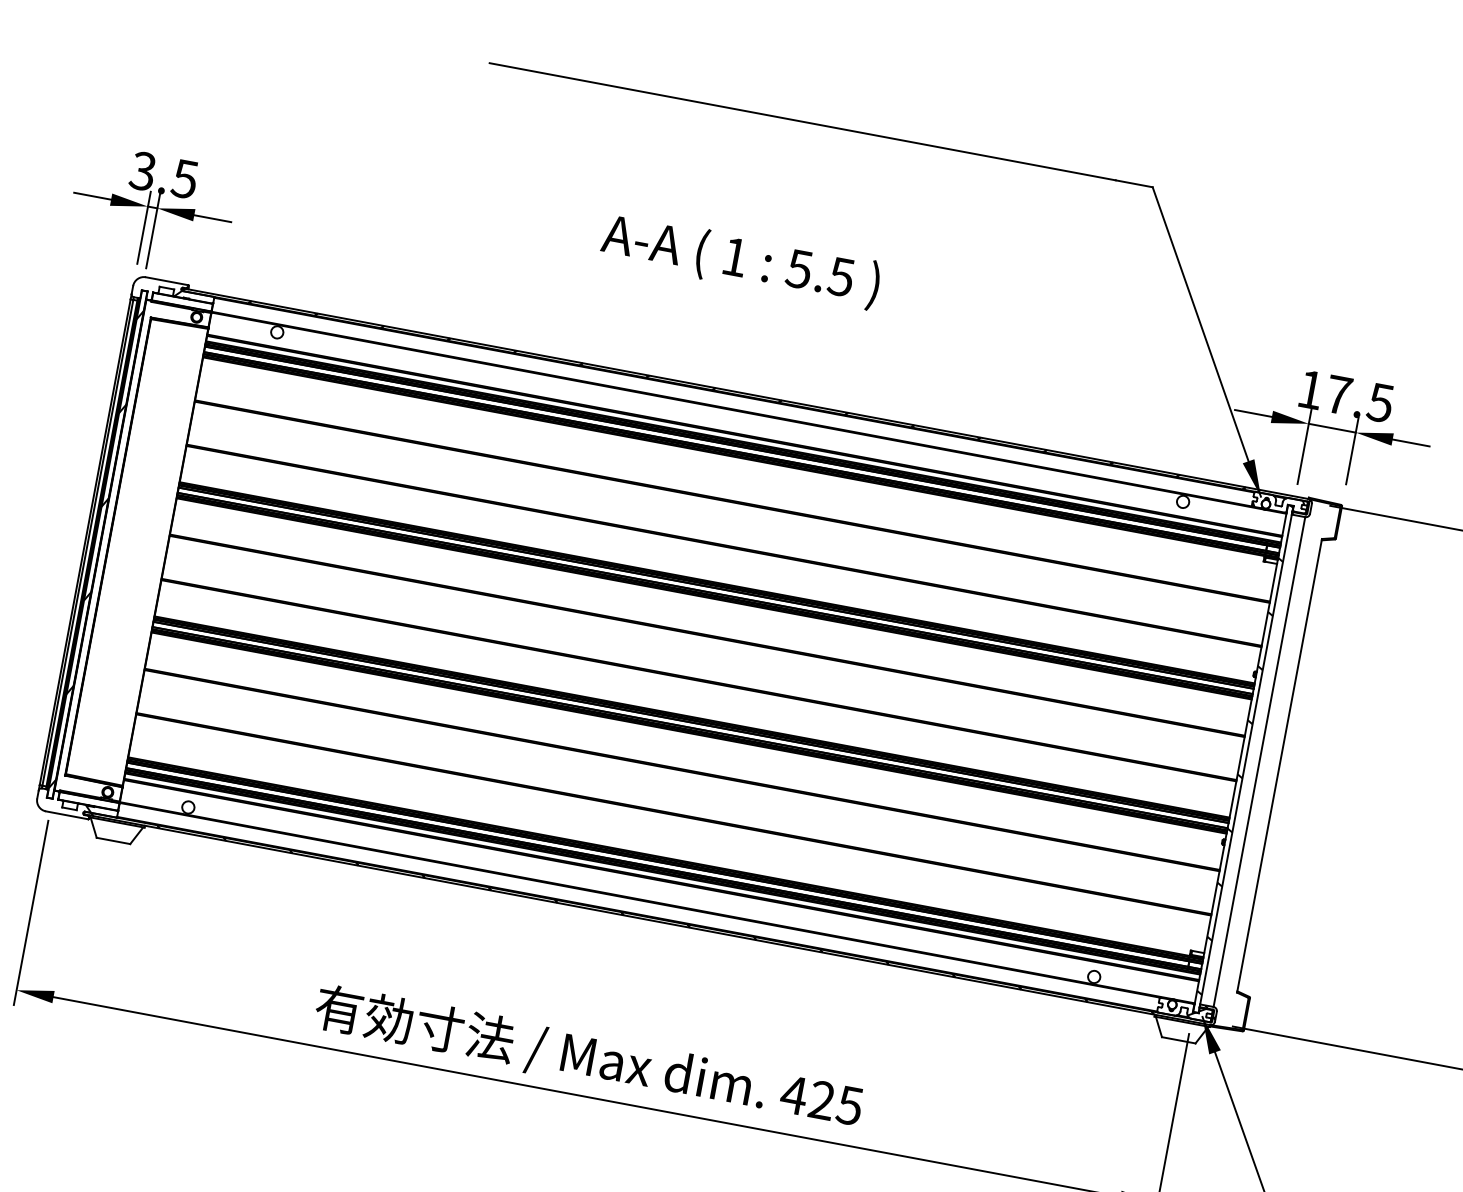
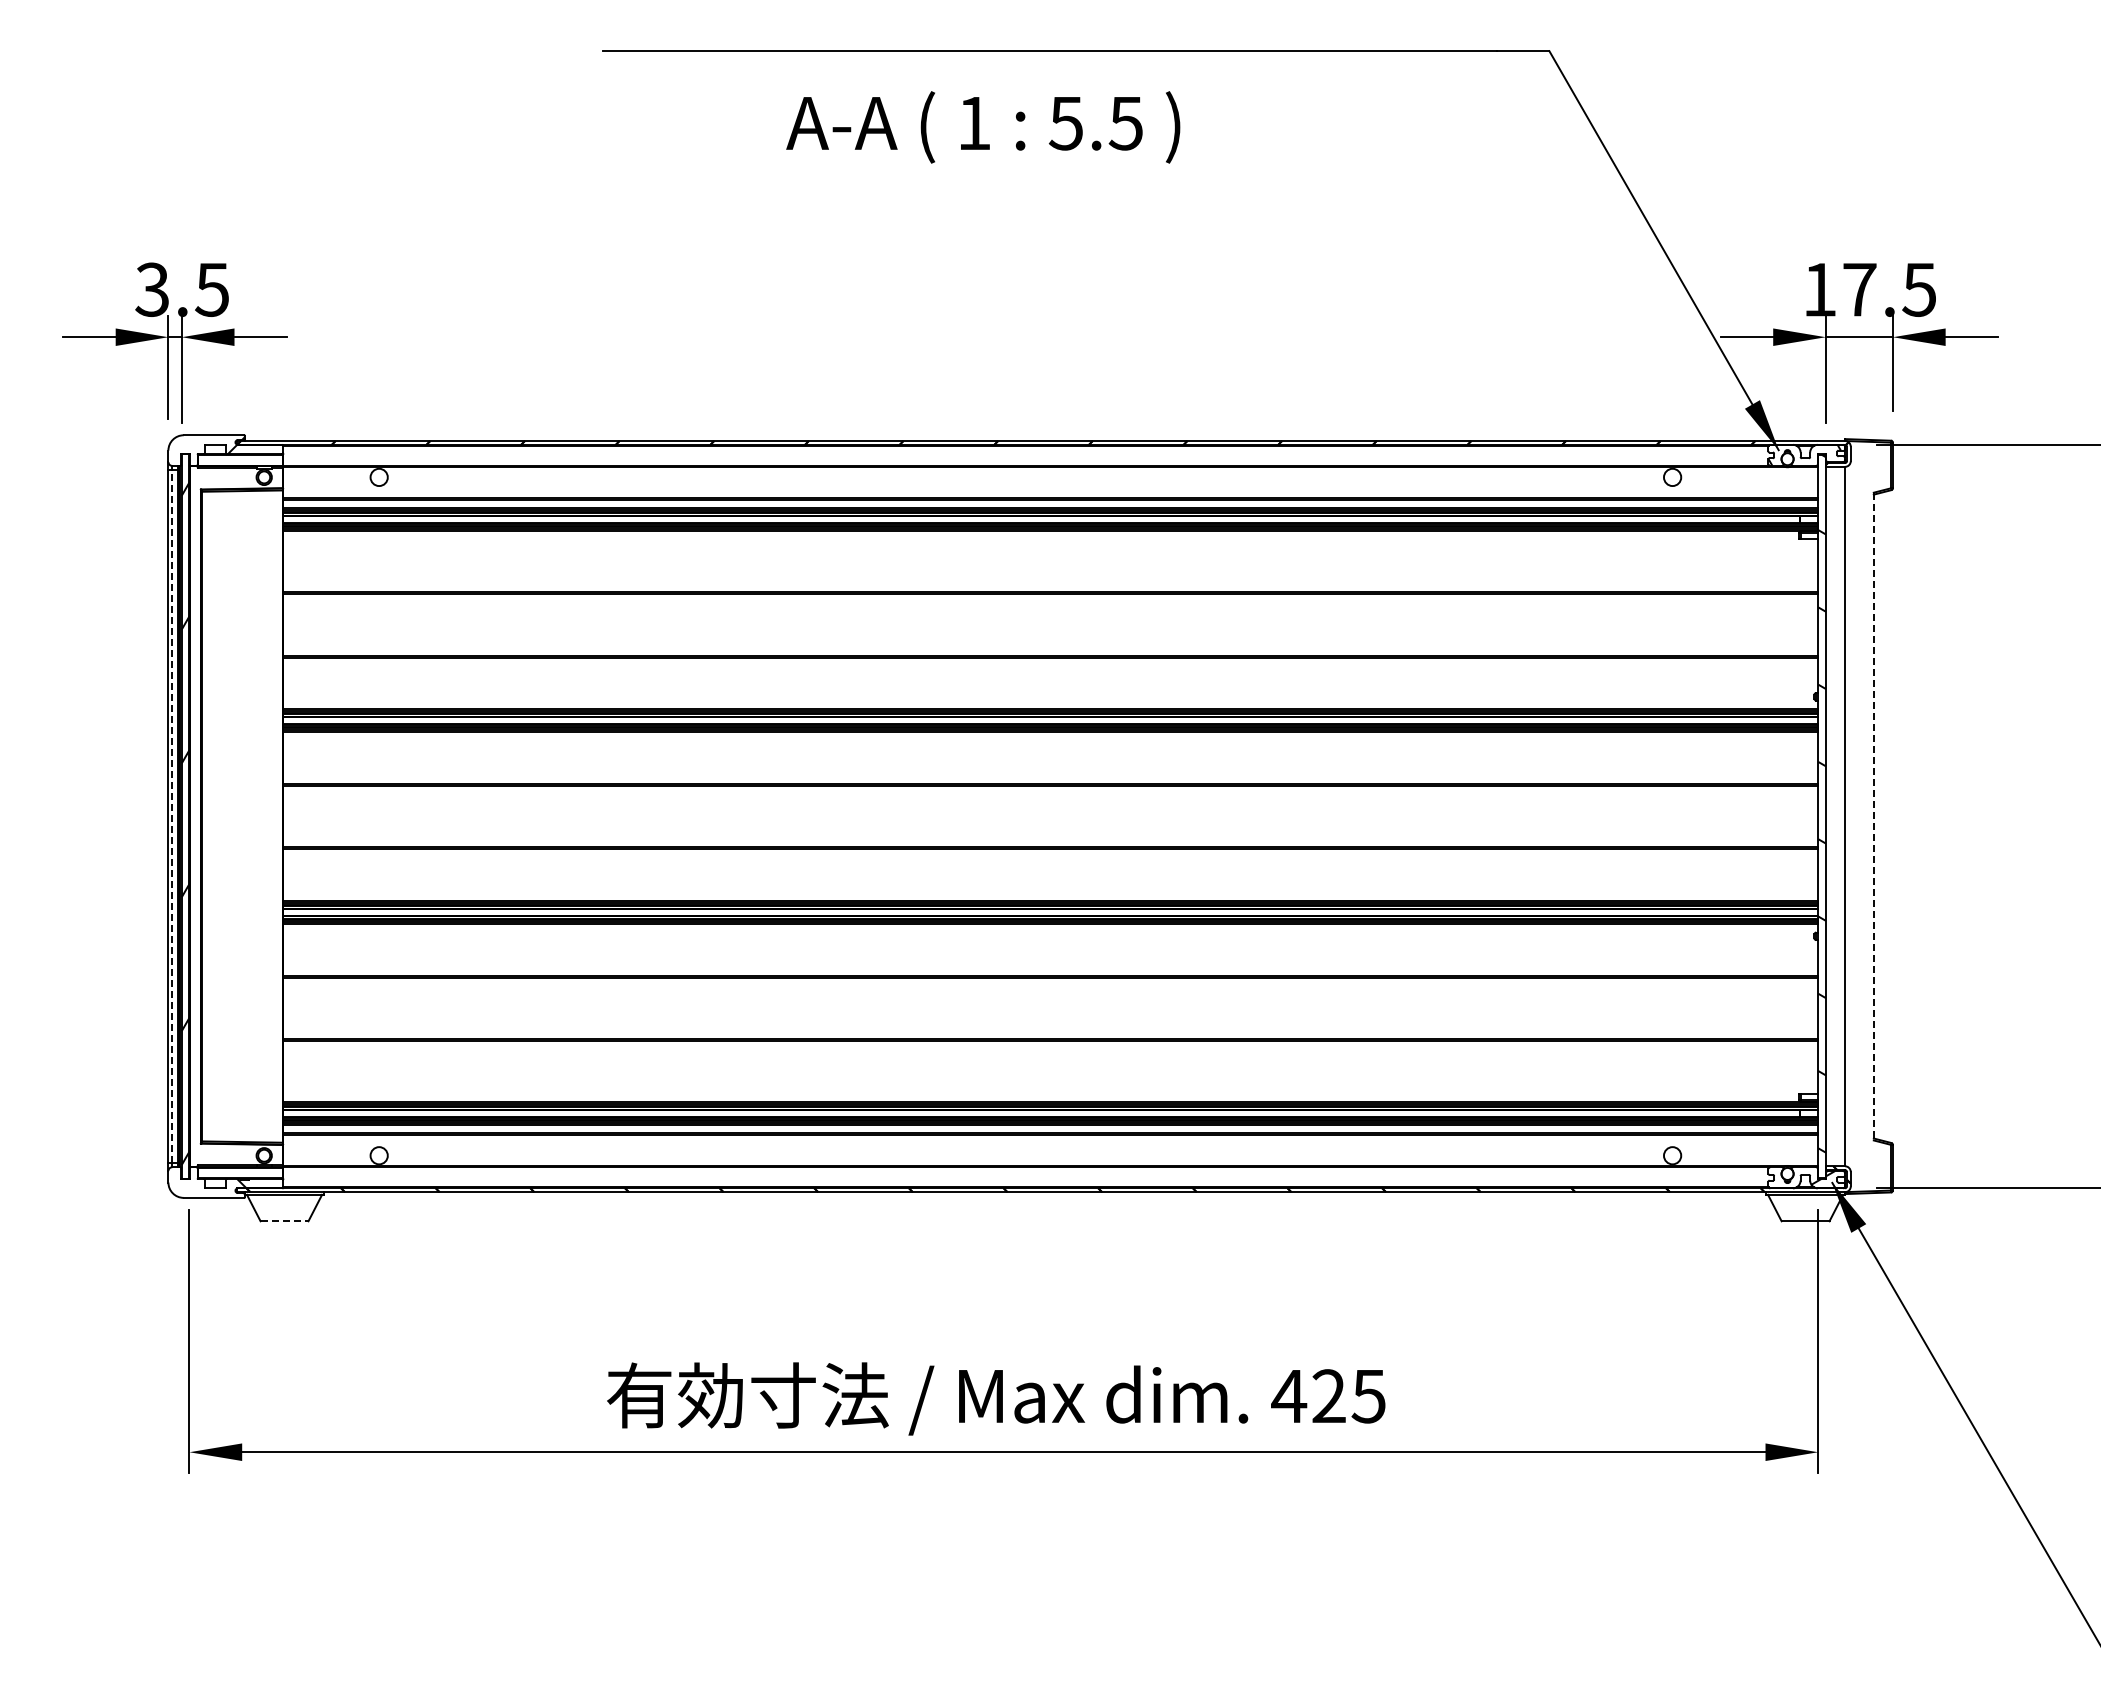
text: (740, 261) -> (983, 127), moved
line: (88, 542) -> (172, 816), solid -> dashed
line: (1279, 765) -> (1873, 816), solid -> dashed
line: (113, 841) -> (284, 1221), solid -> dashed

